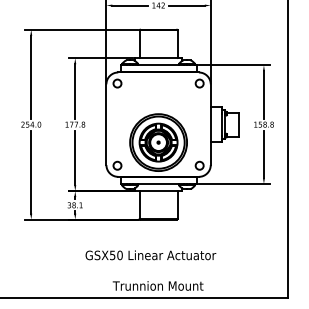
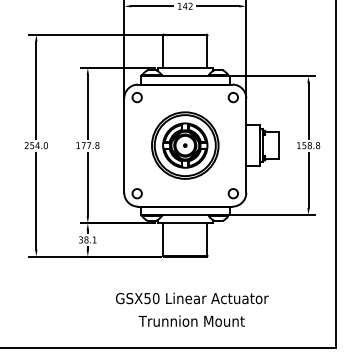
part: (158, 142) -> (185, 145), moved
text: (151, 255) -> (192, 298), moved
text: (157, 285) -> (191, 320), moved

